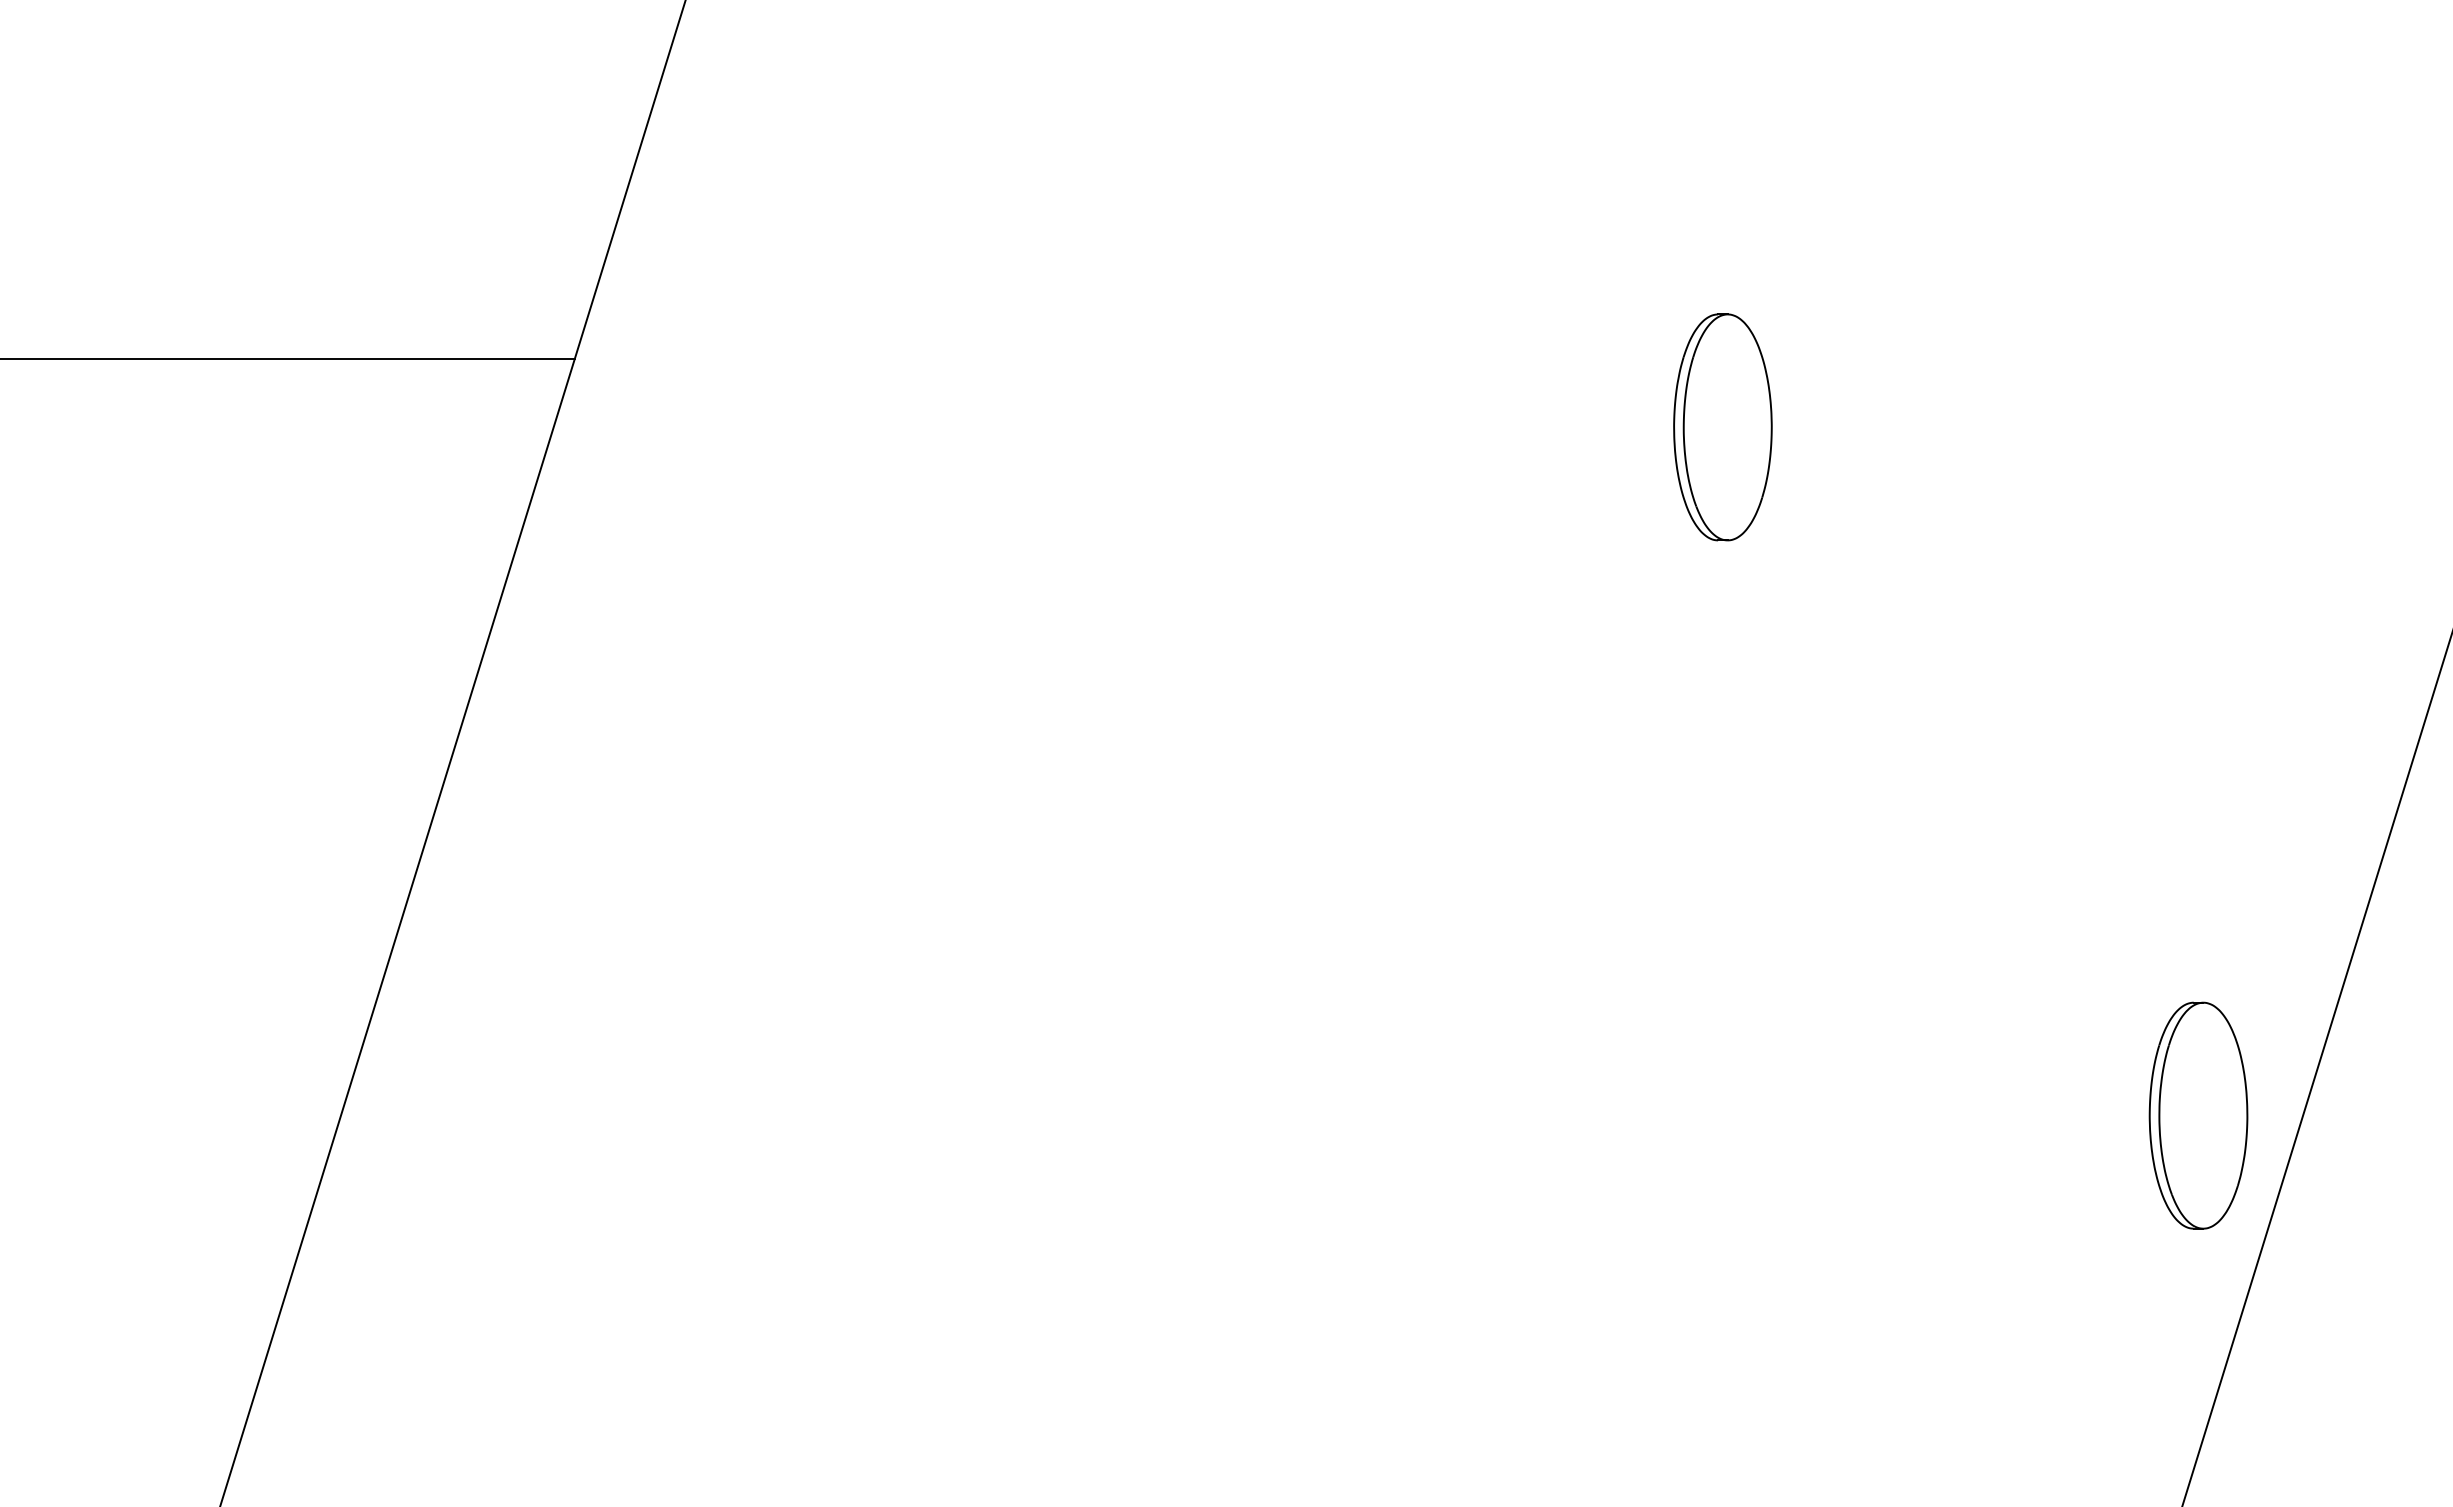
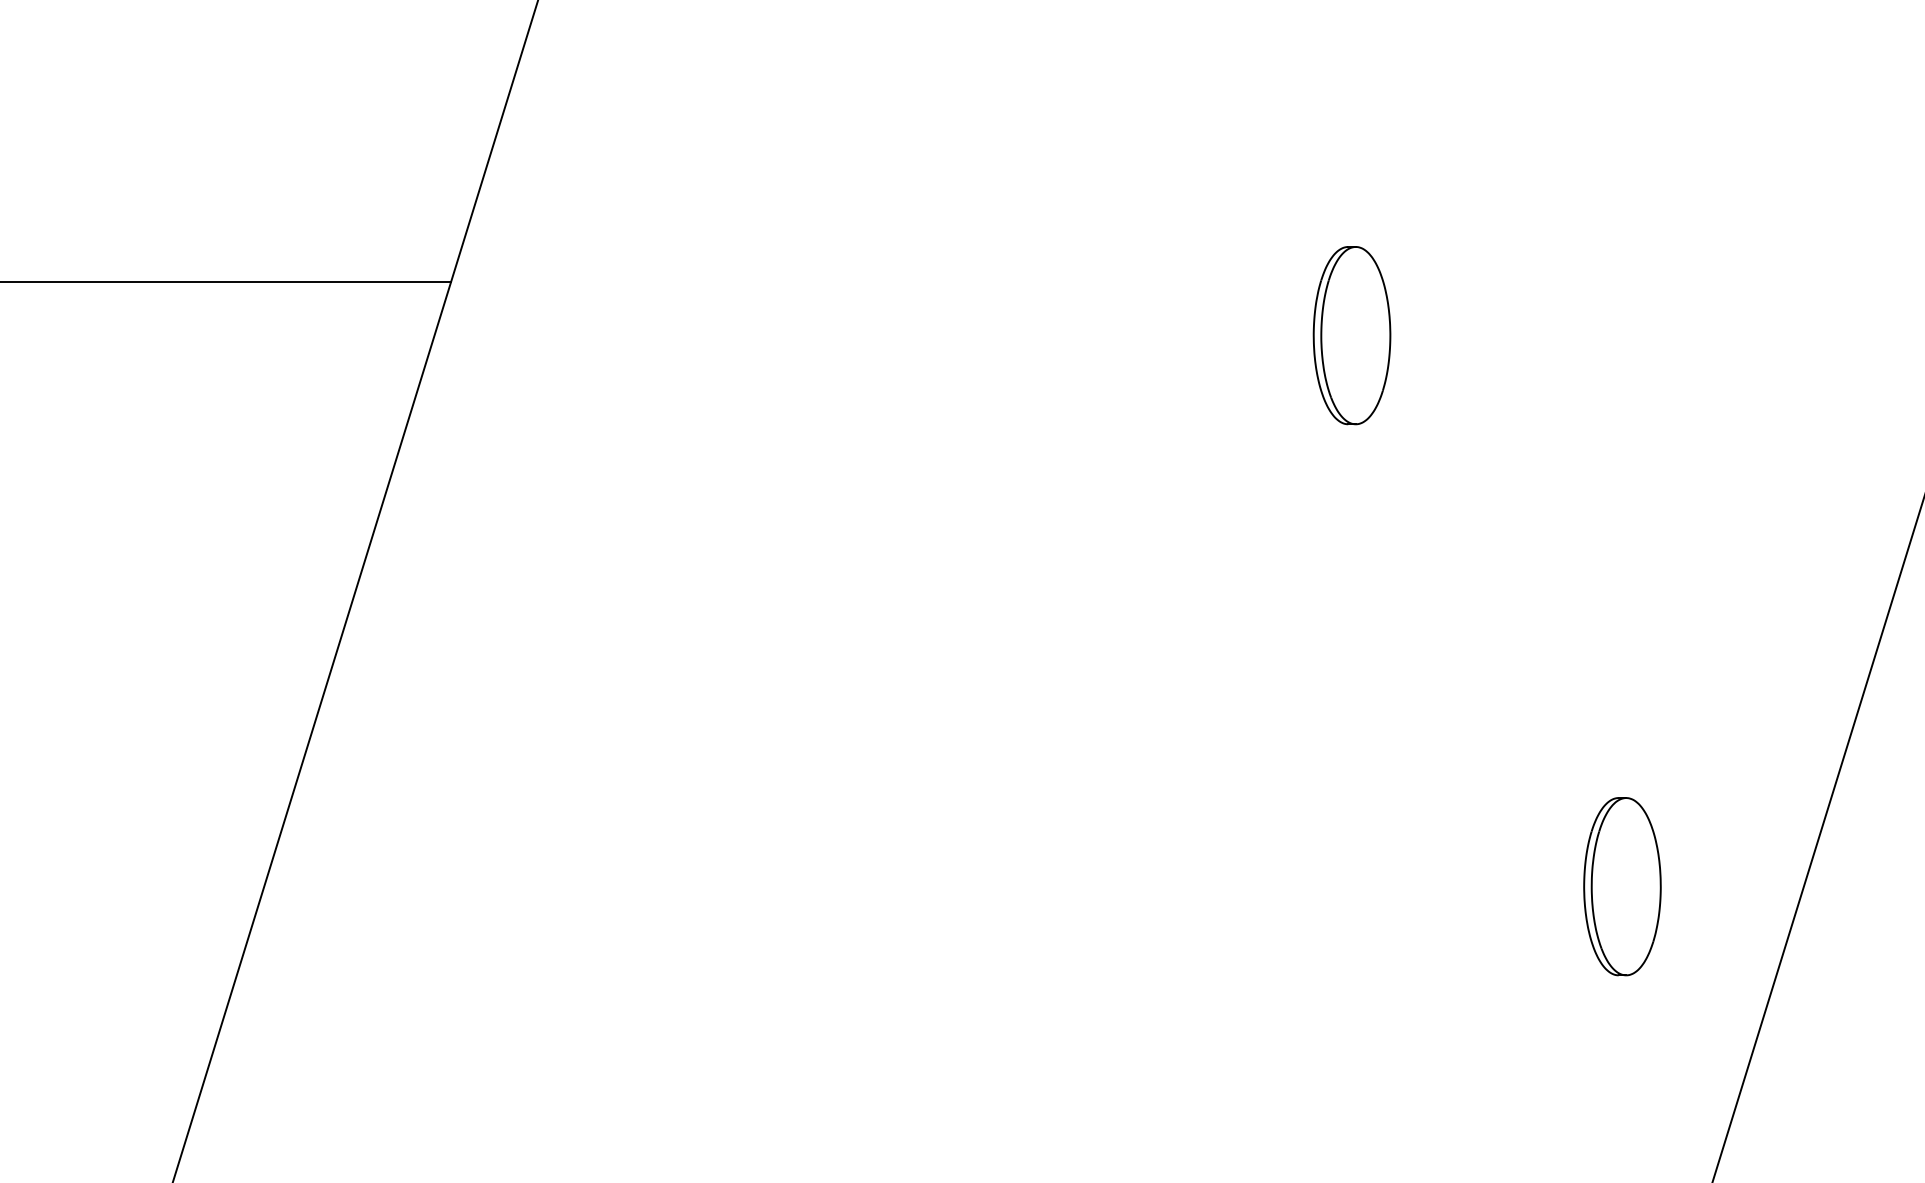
part: (2198, 1115) -> (1622, 886), moved

